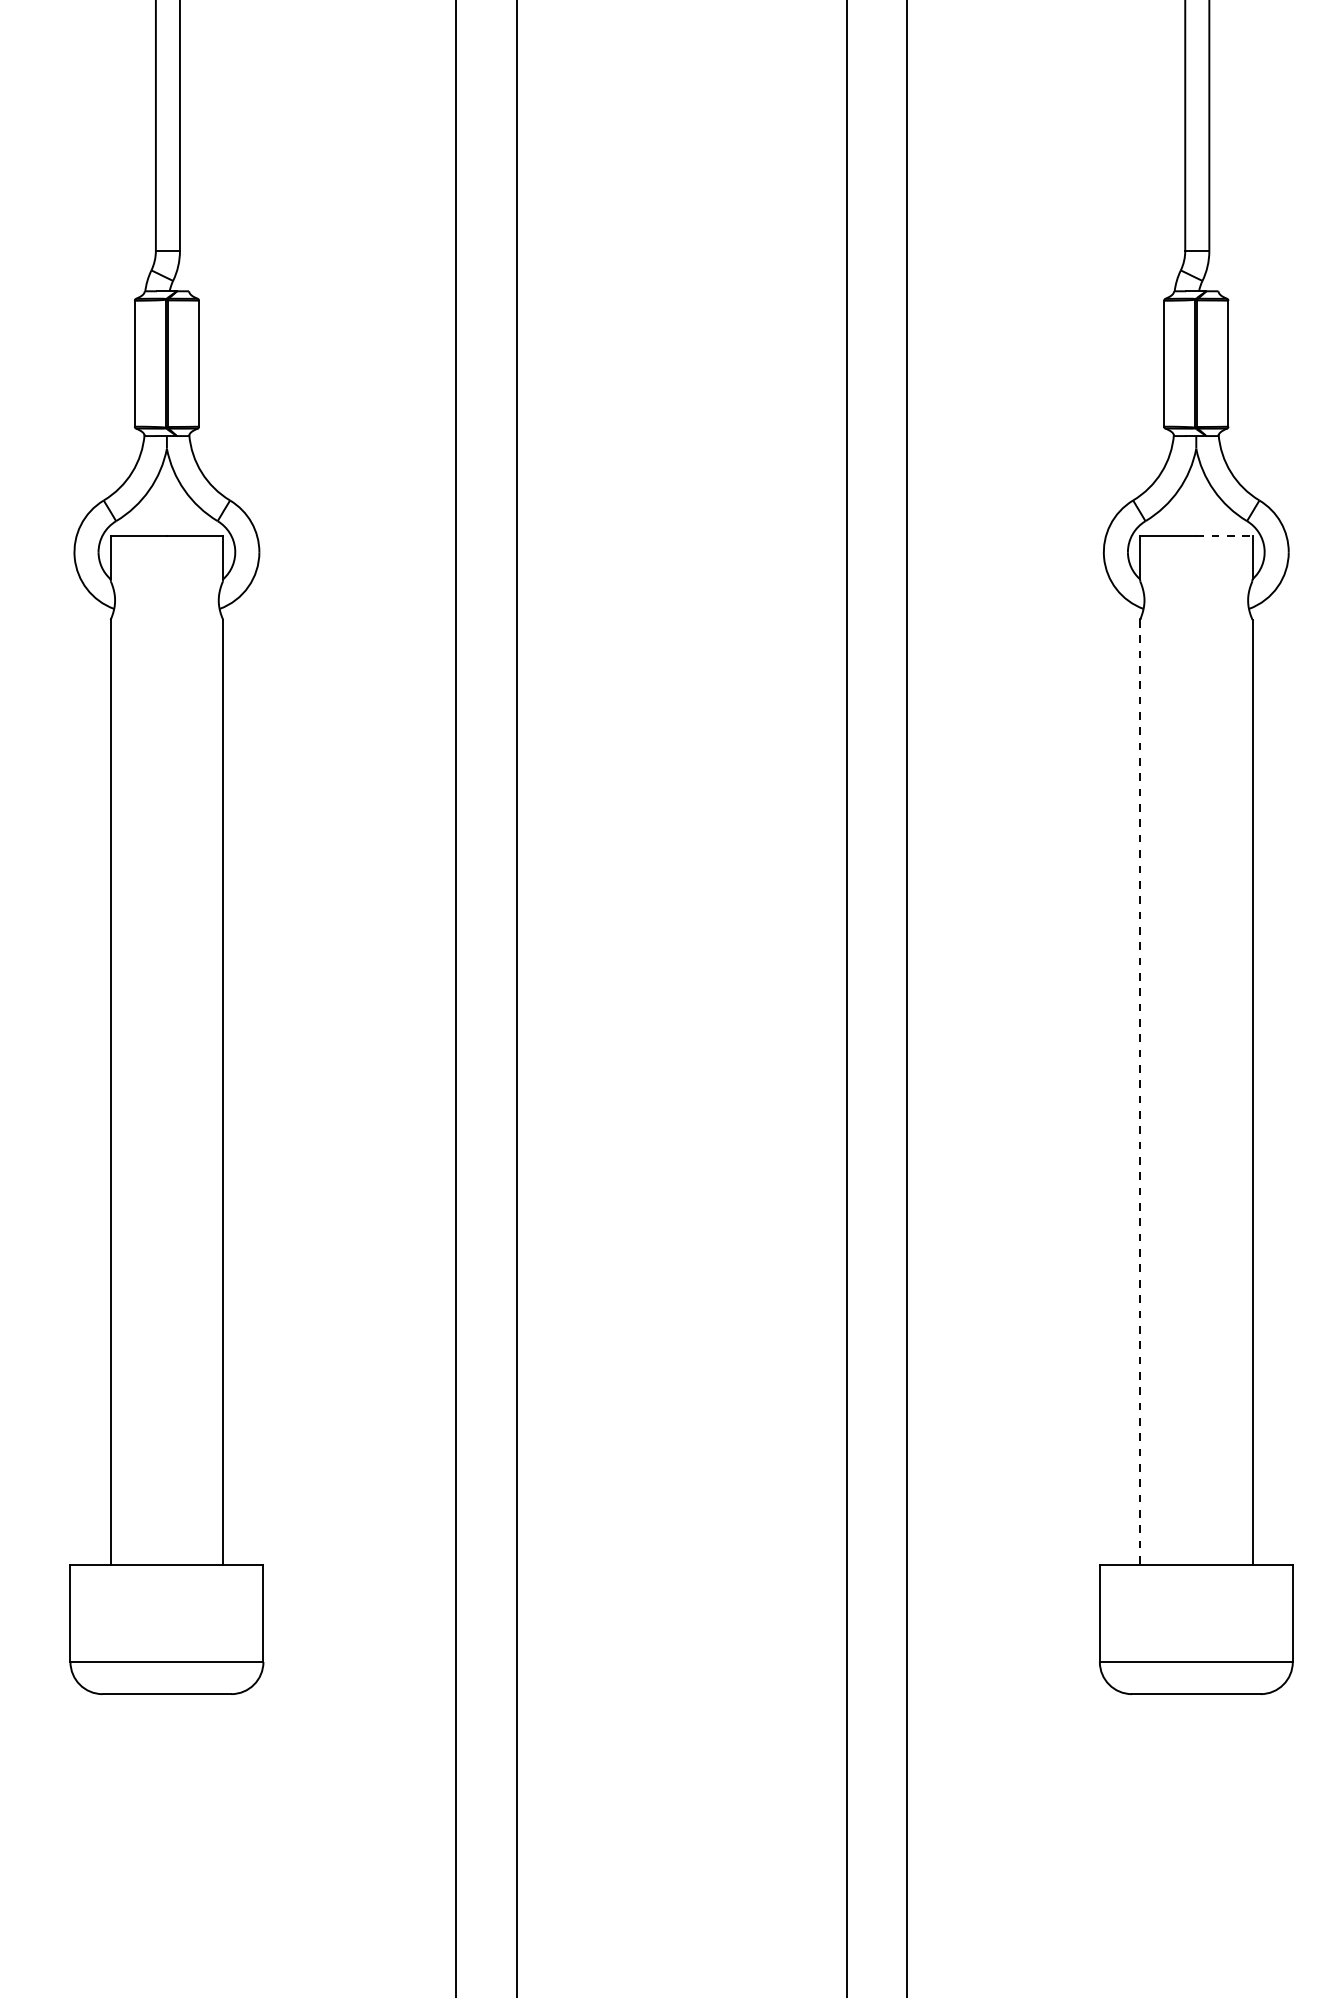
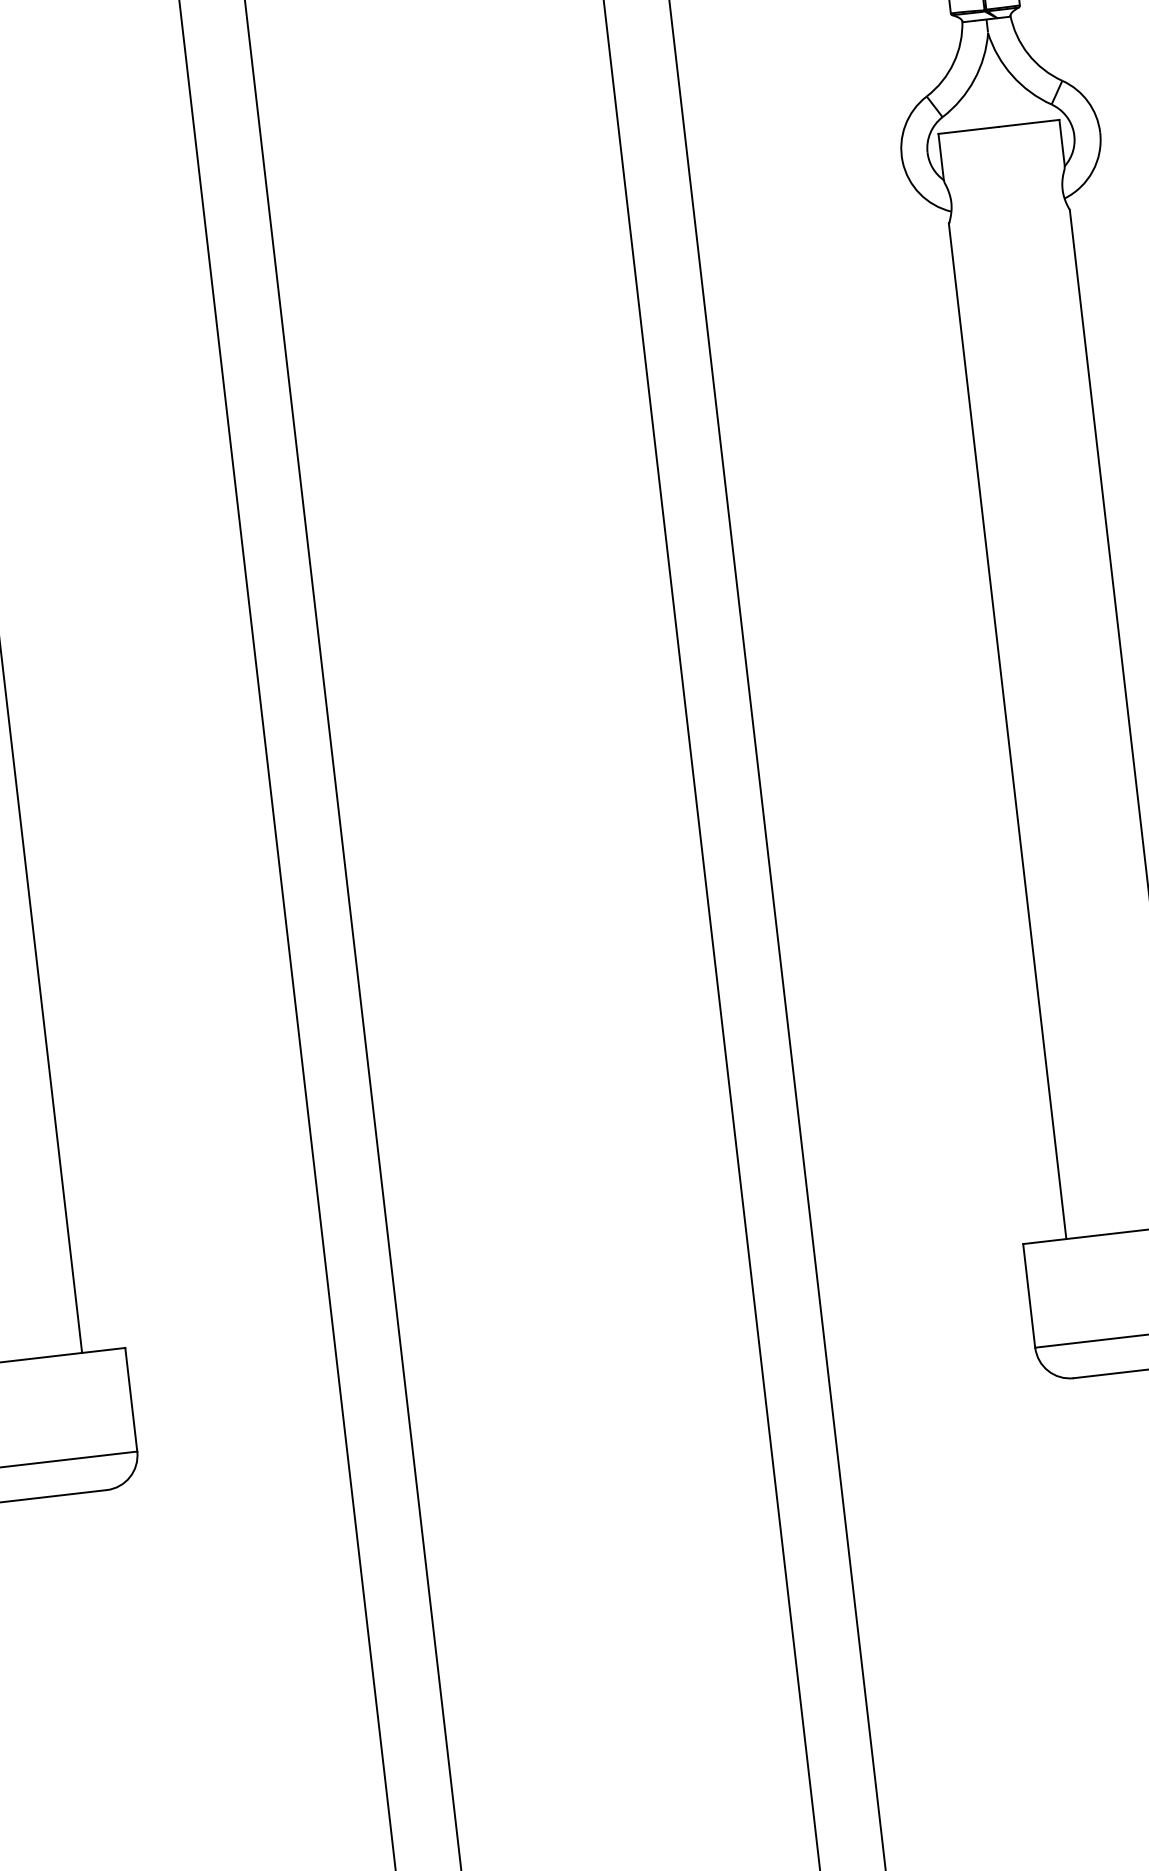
line: (1224, 536) -> (1029, 123), dashed -> solid
line: (1139, 1092) -> (1007, 731), dashed -> solid

